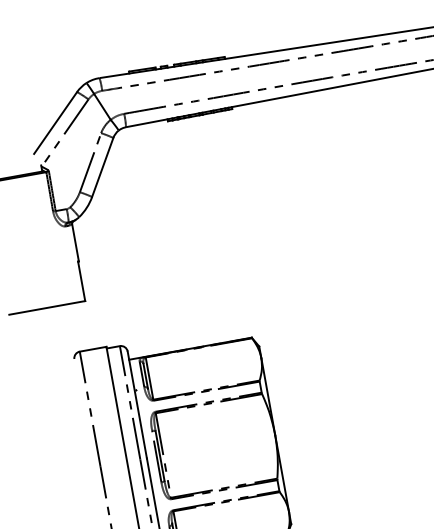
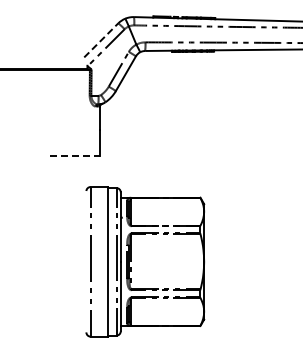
line: (55, 123) -> (101, 40), solid -> dashed
line: (47, 307) -> (75, 155), solid -> dashed

